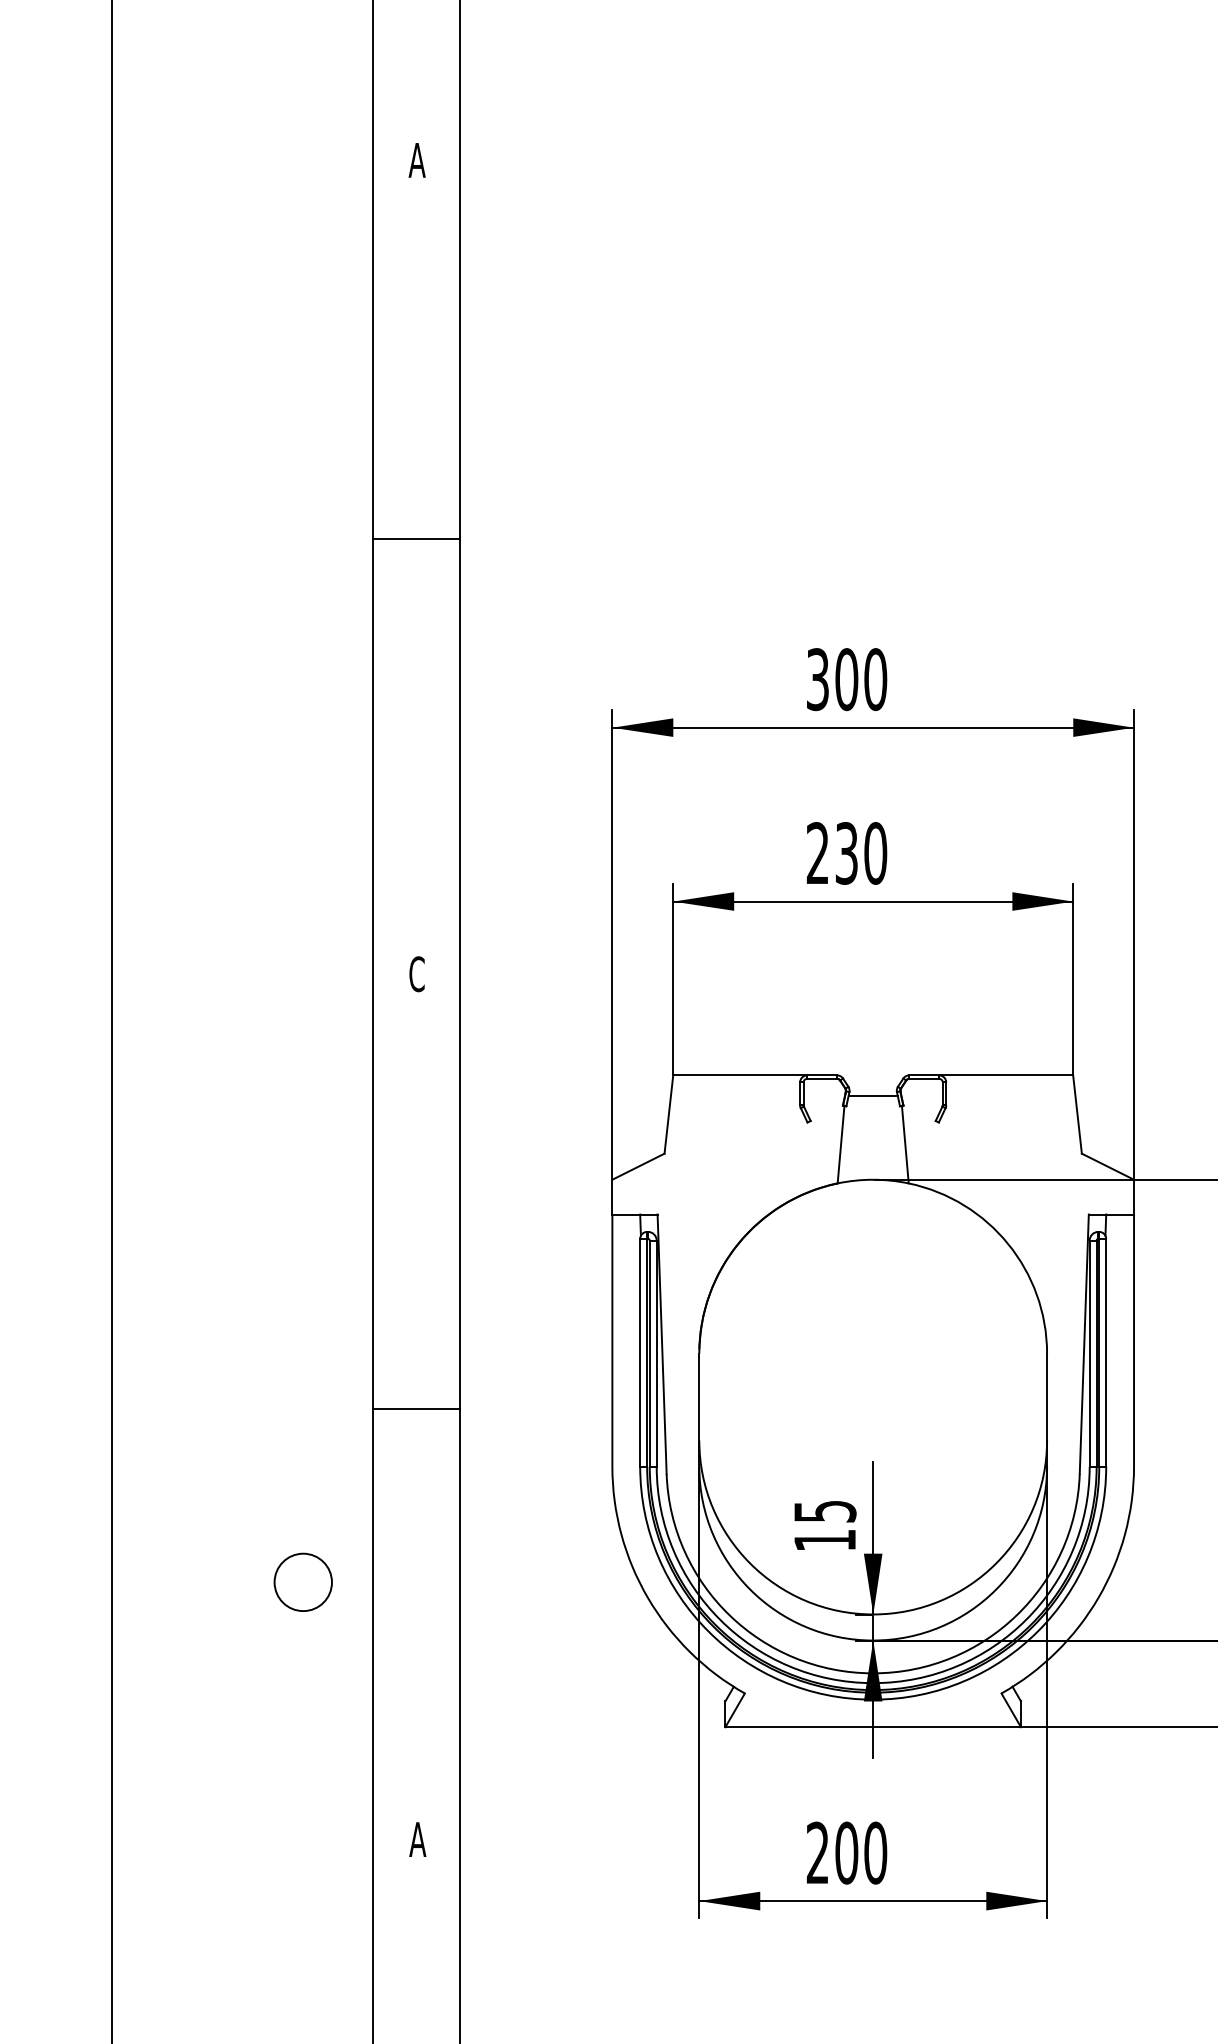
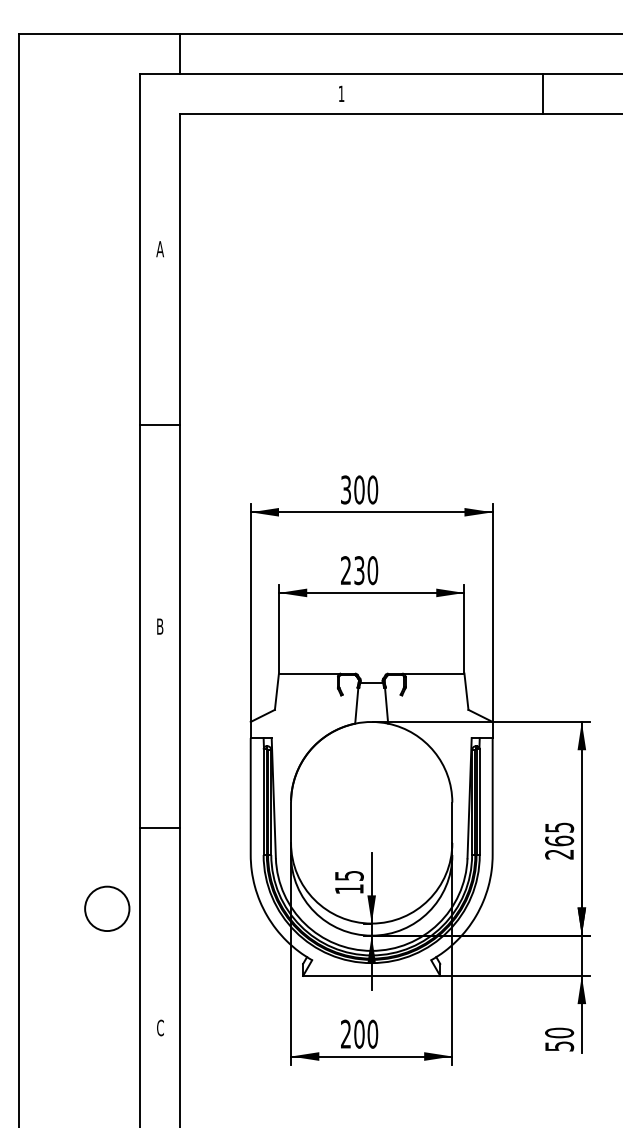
text: (415, 973) -> (159, 626), C -> B
circle: (303, 1581) -> (107, 908), size x1.67
text: (417, 1838) -> (160, 1027), A -> C

